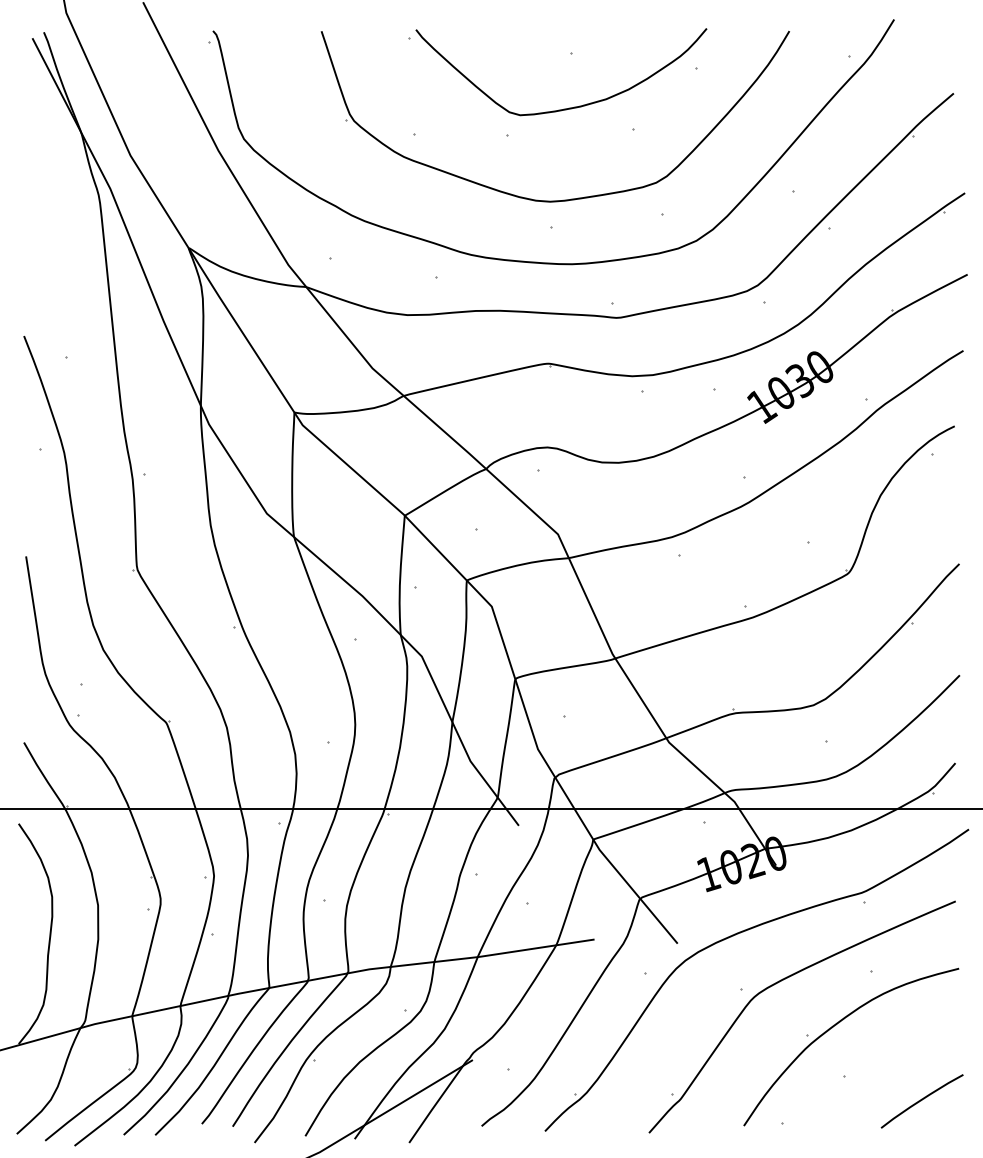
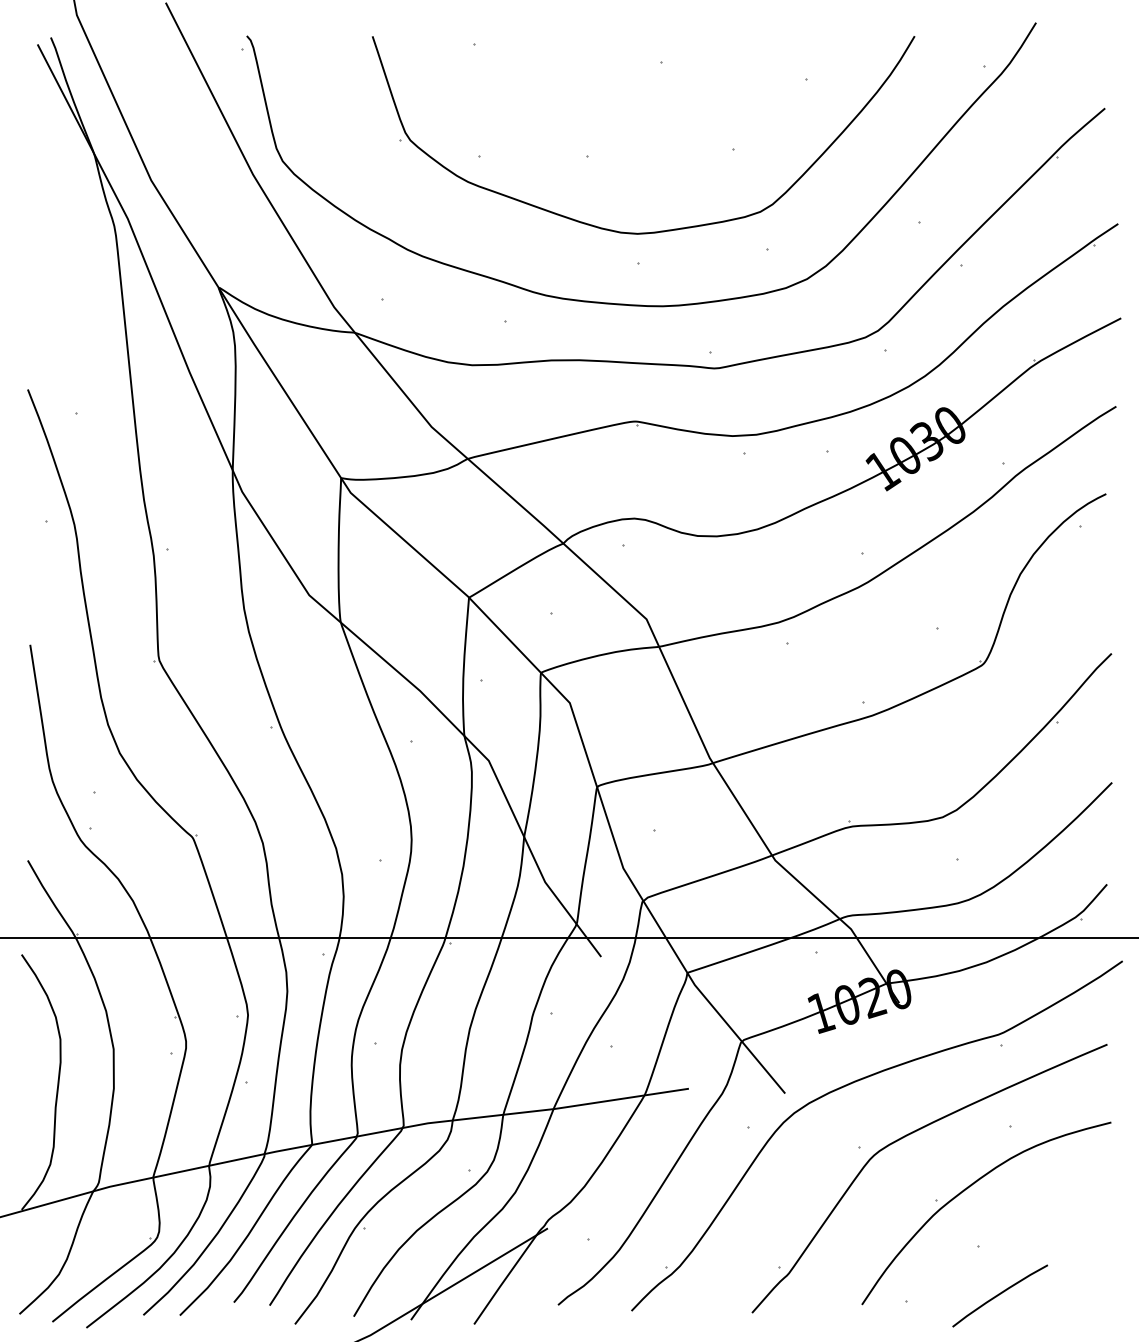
curve: (569, 107) -> (659, 124), removed
curve: (921, 1101) -> (999, 1296), moved

